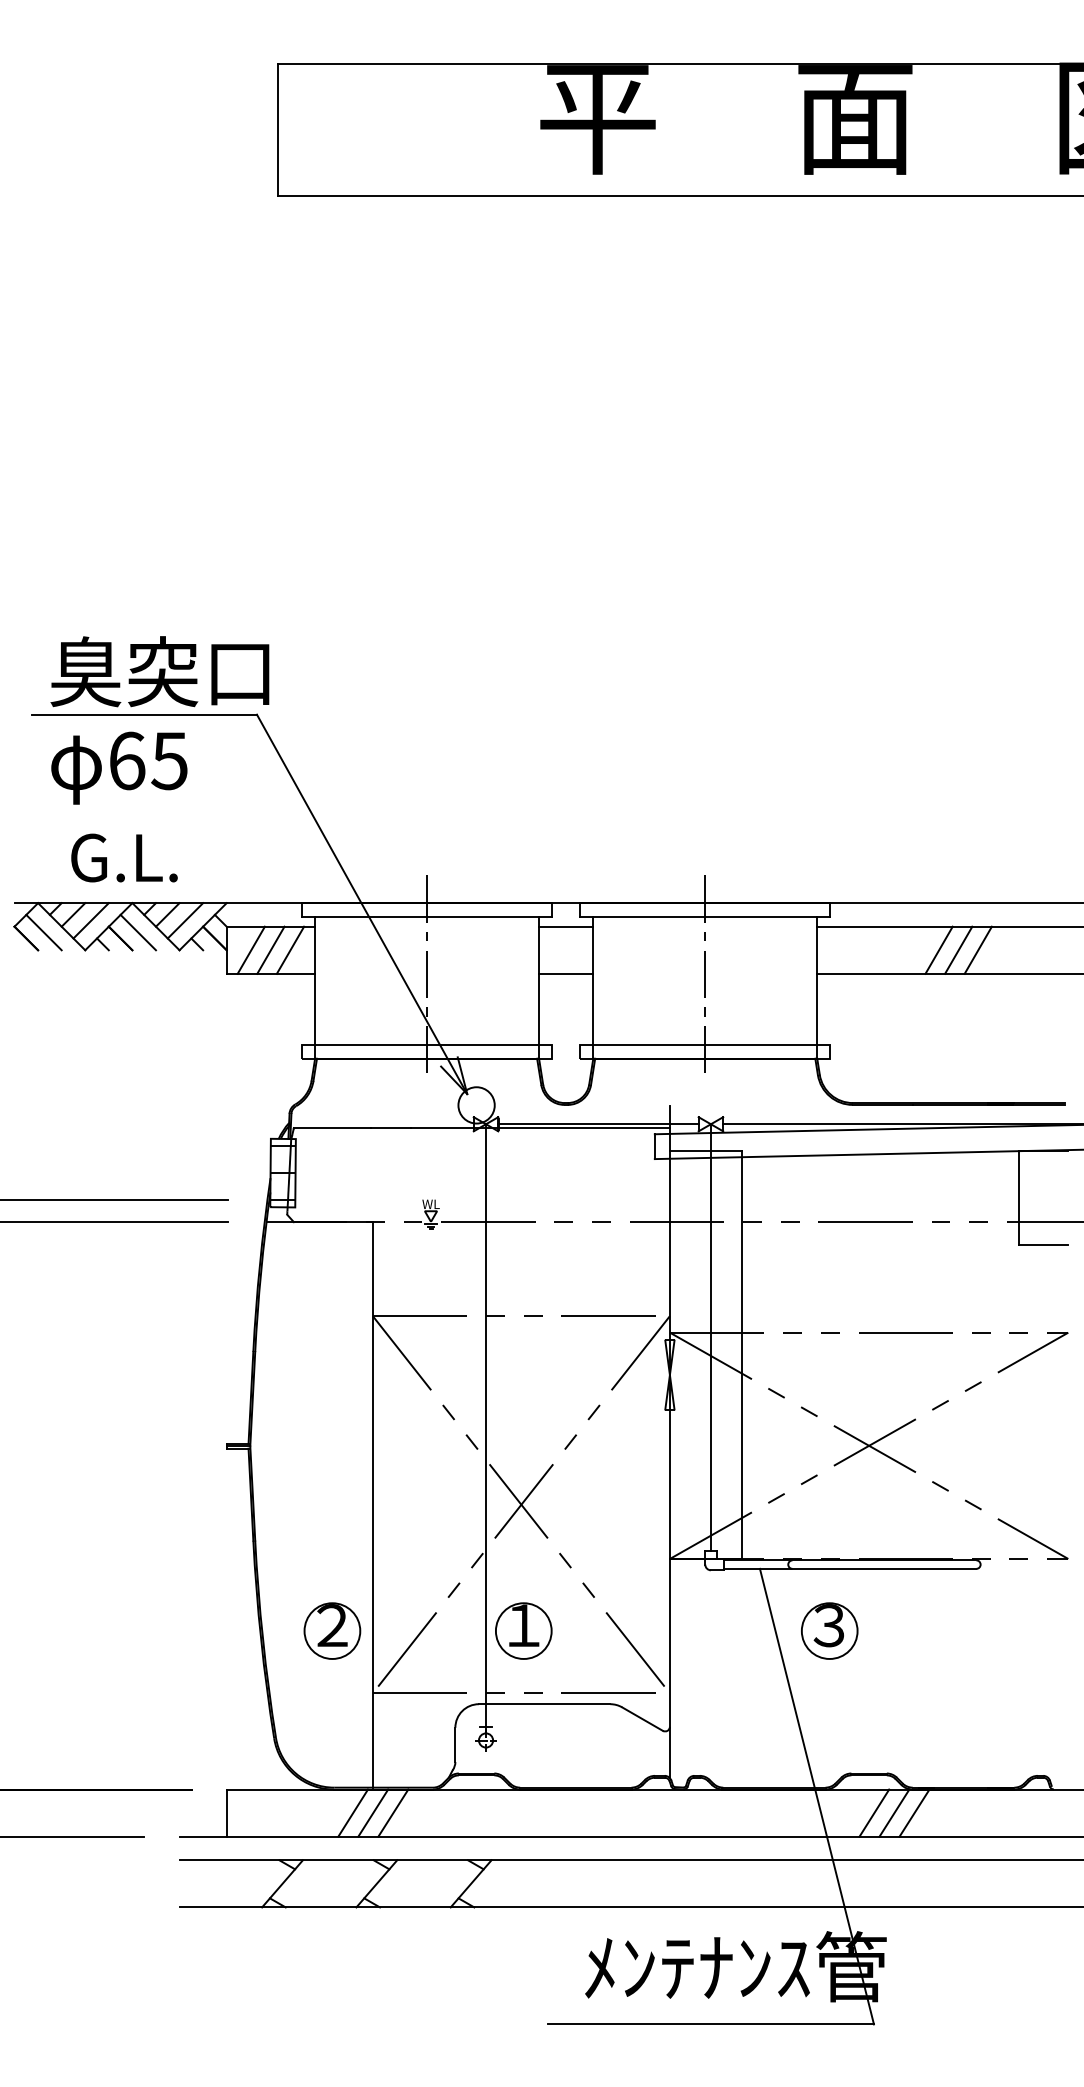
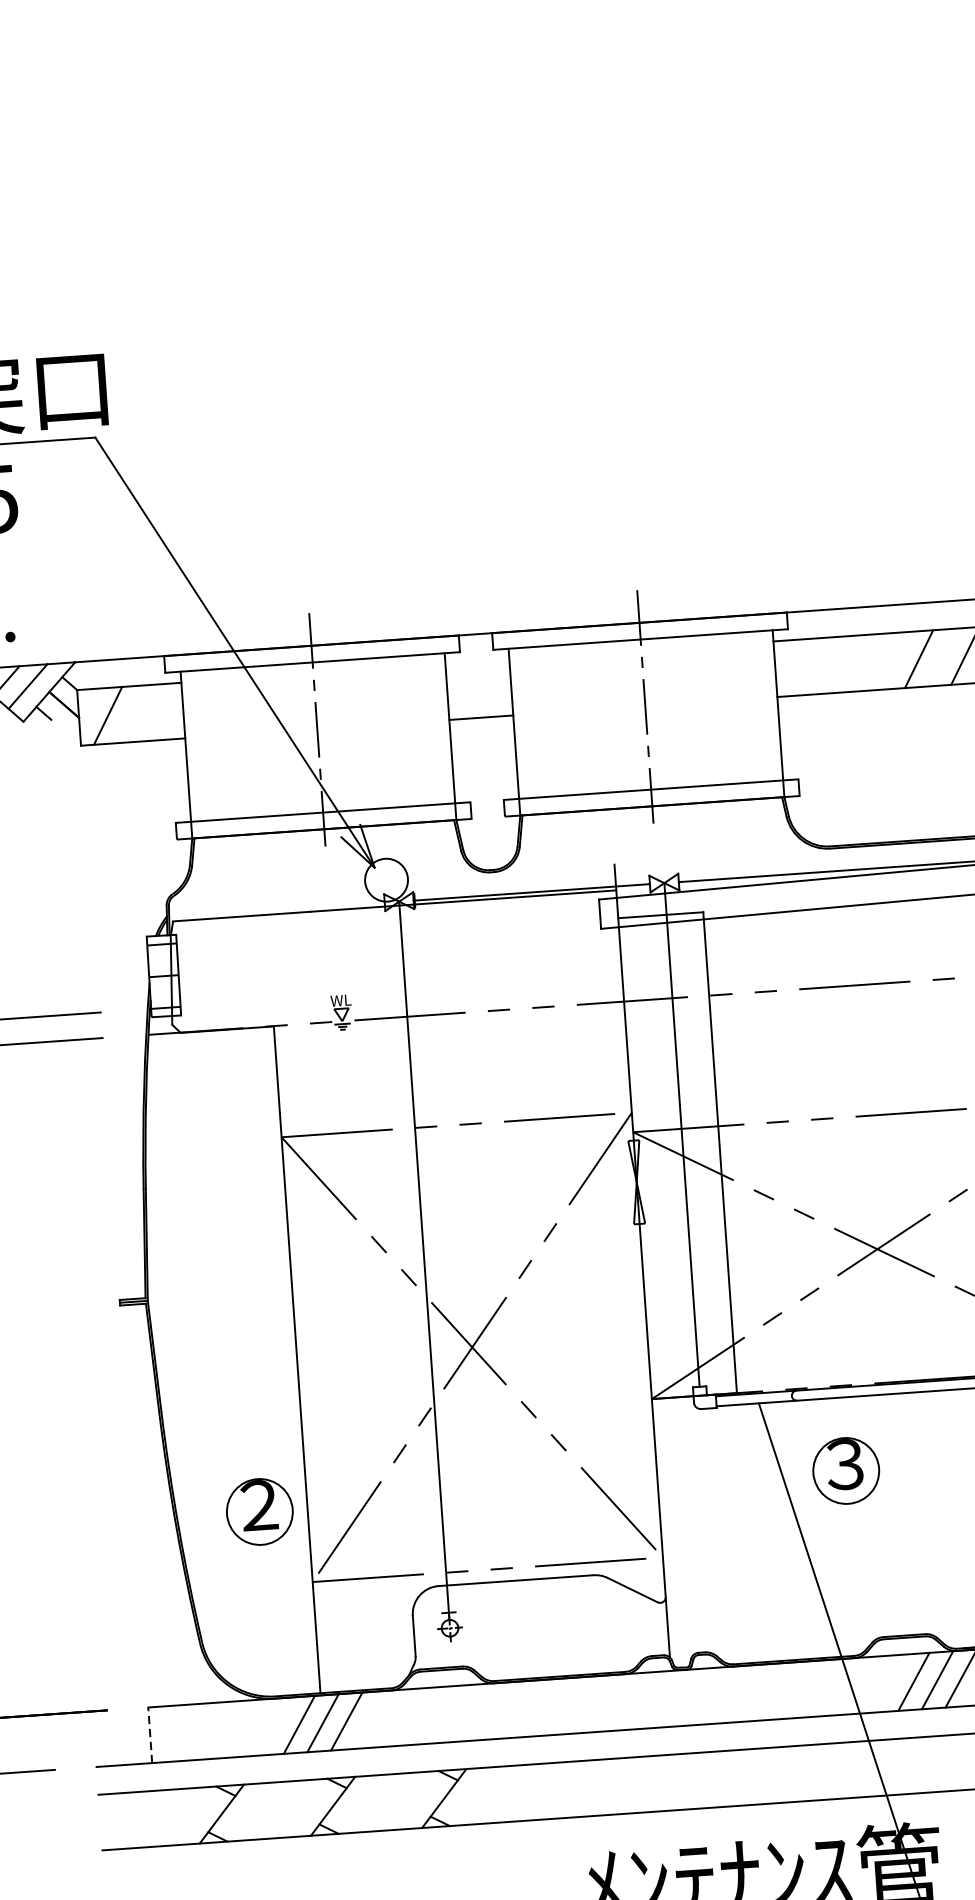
line: (566, 926) -> (477, 661), removed
line: (270, 949) -> (130, 713), removed
line: (290, 949) -> (154, 711), removed
line: (958, 949) -> (941, 656), removed
part: (523, 1630) -> (485, 1495), removed
line: (226, 1813) -> (150, 1735), solid -> dashed

